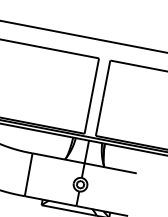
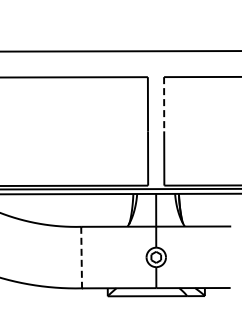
line: (106, 79) -> (164, 104), solid -> dashed
line: (28, 174) -> (81, 257), solid -> dashed

